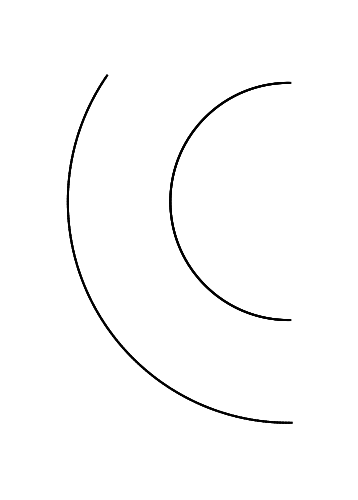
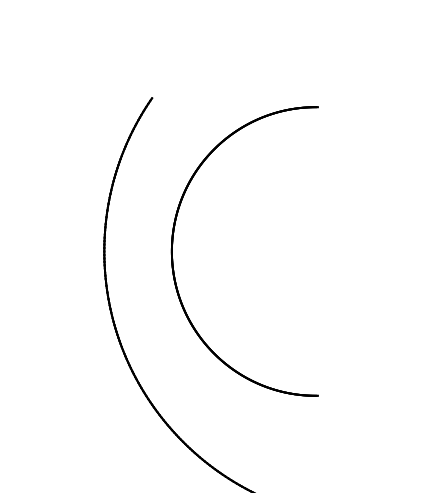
part: (171, 200) -> (173, 250), moved

